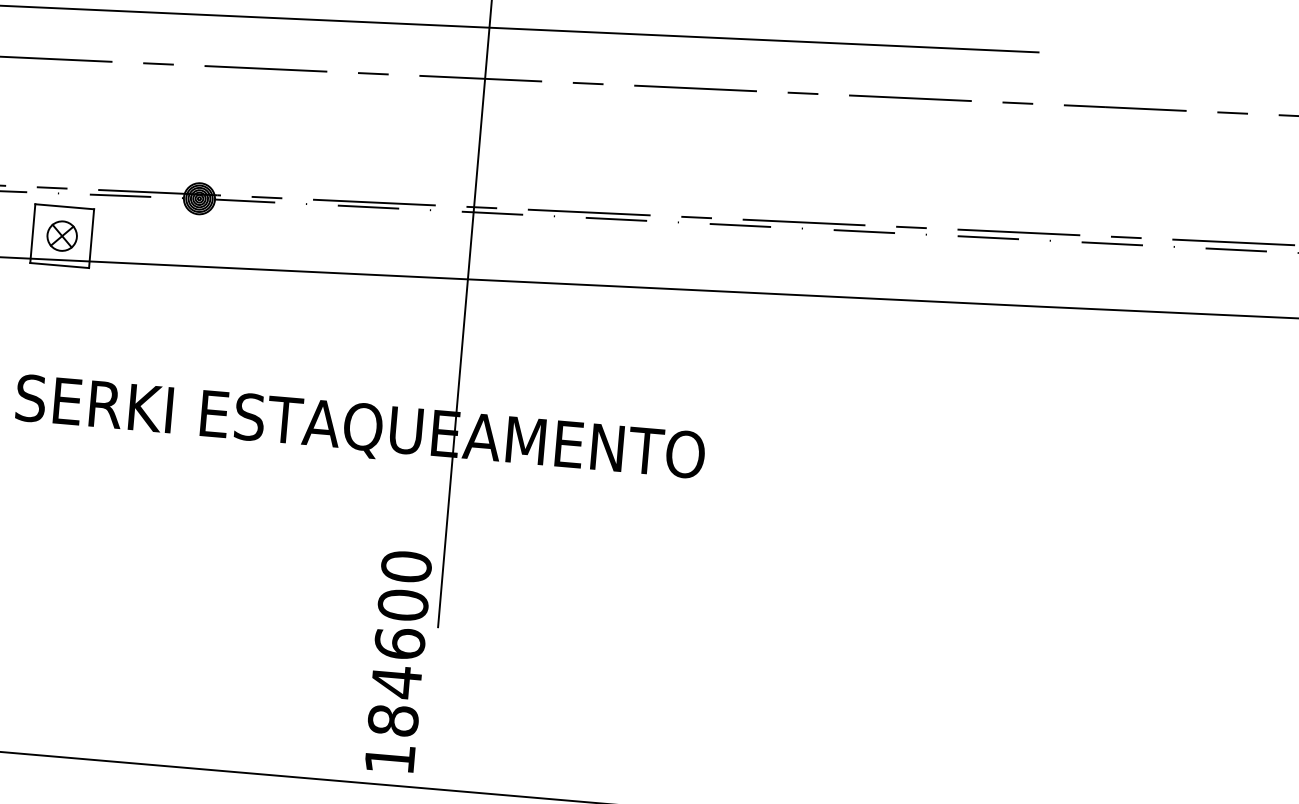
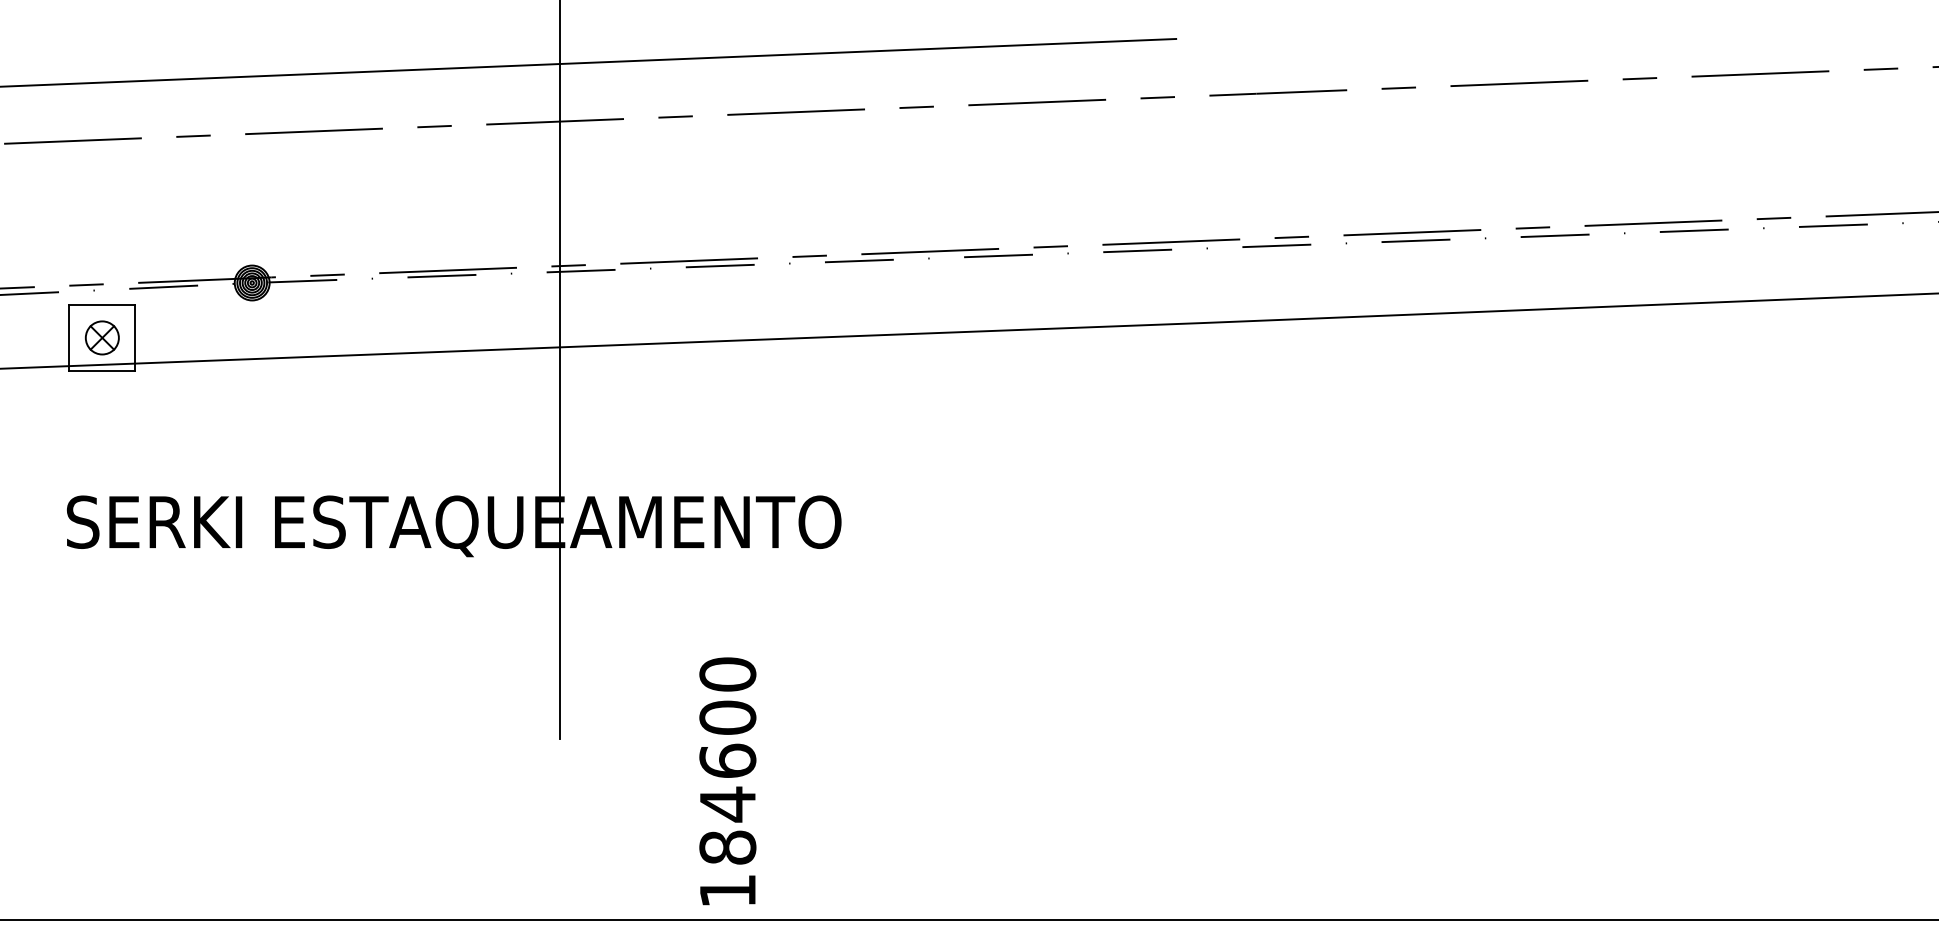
text: (398, 661) -> (727, 781), moved

